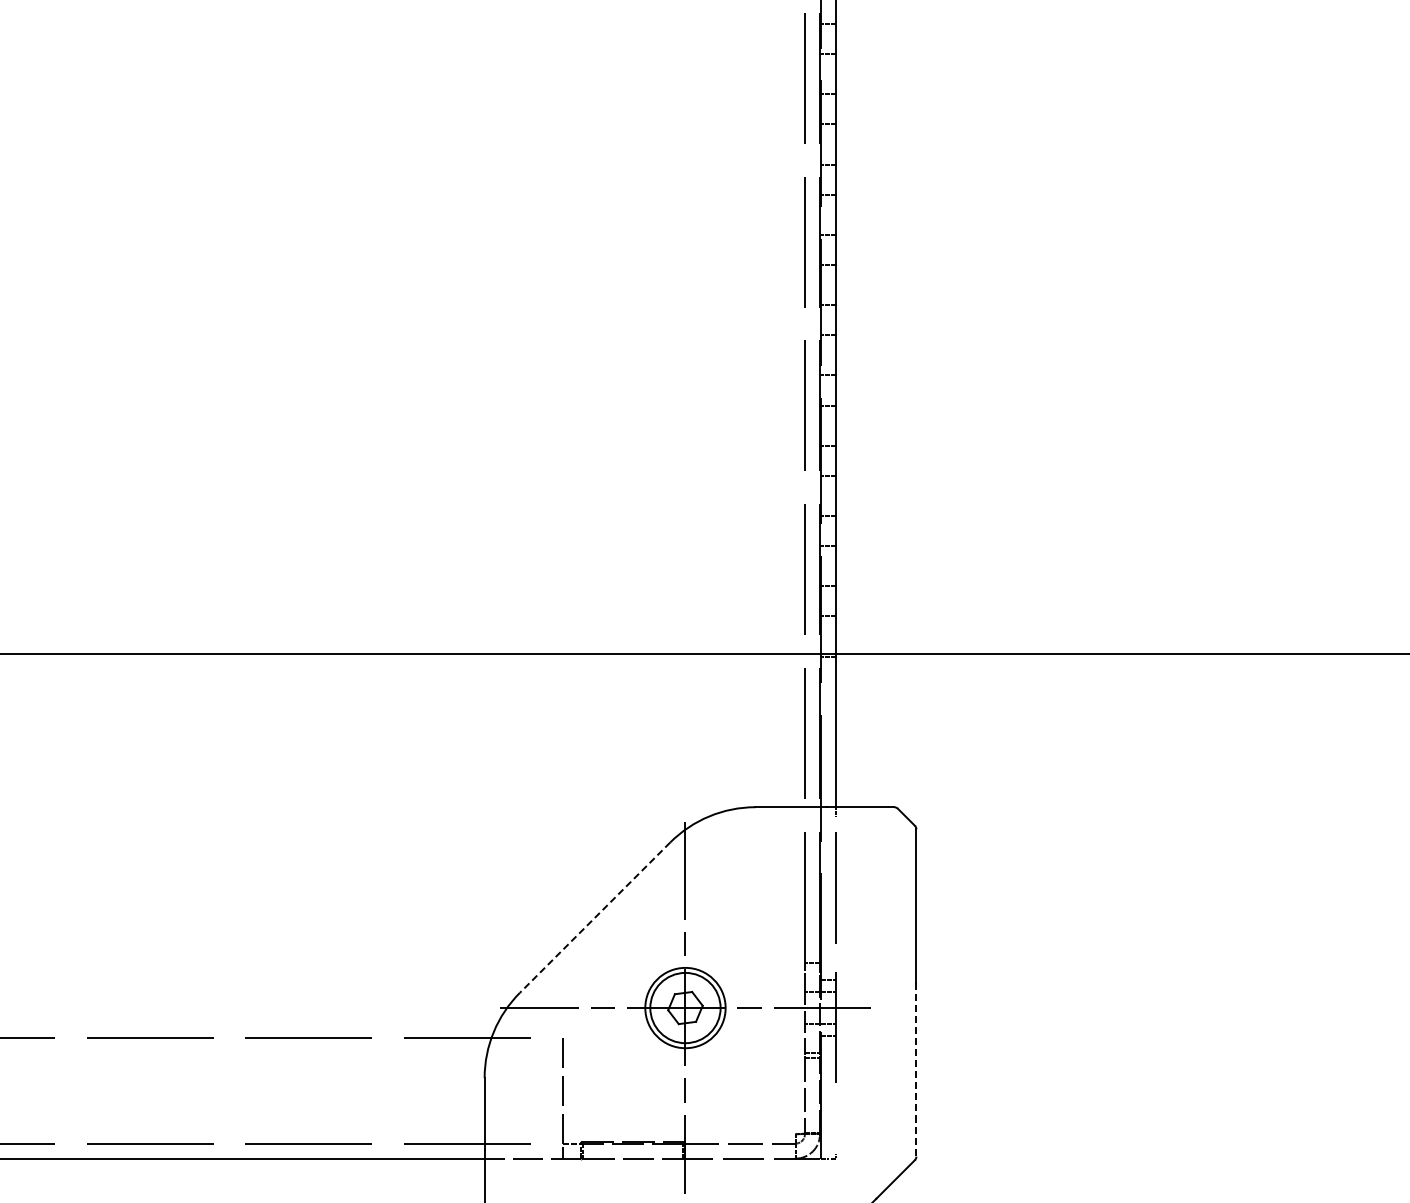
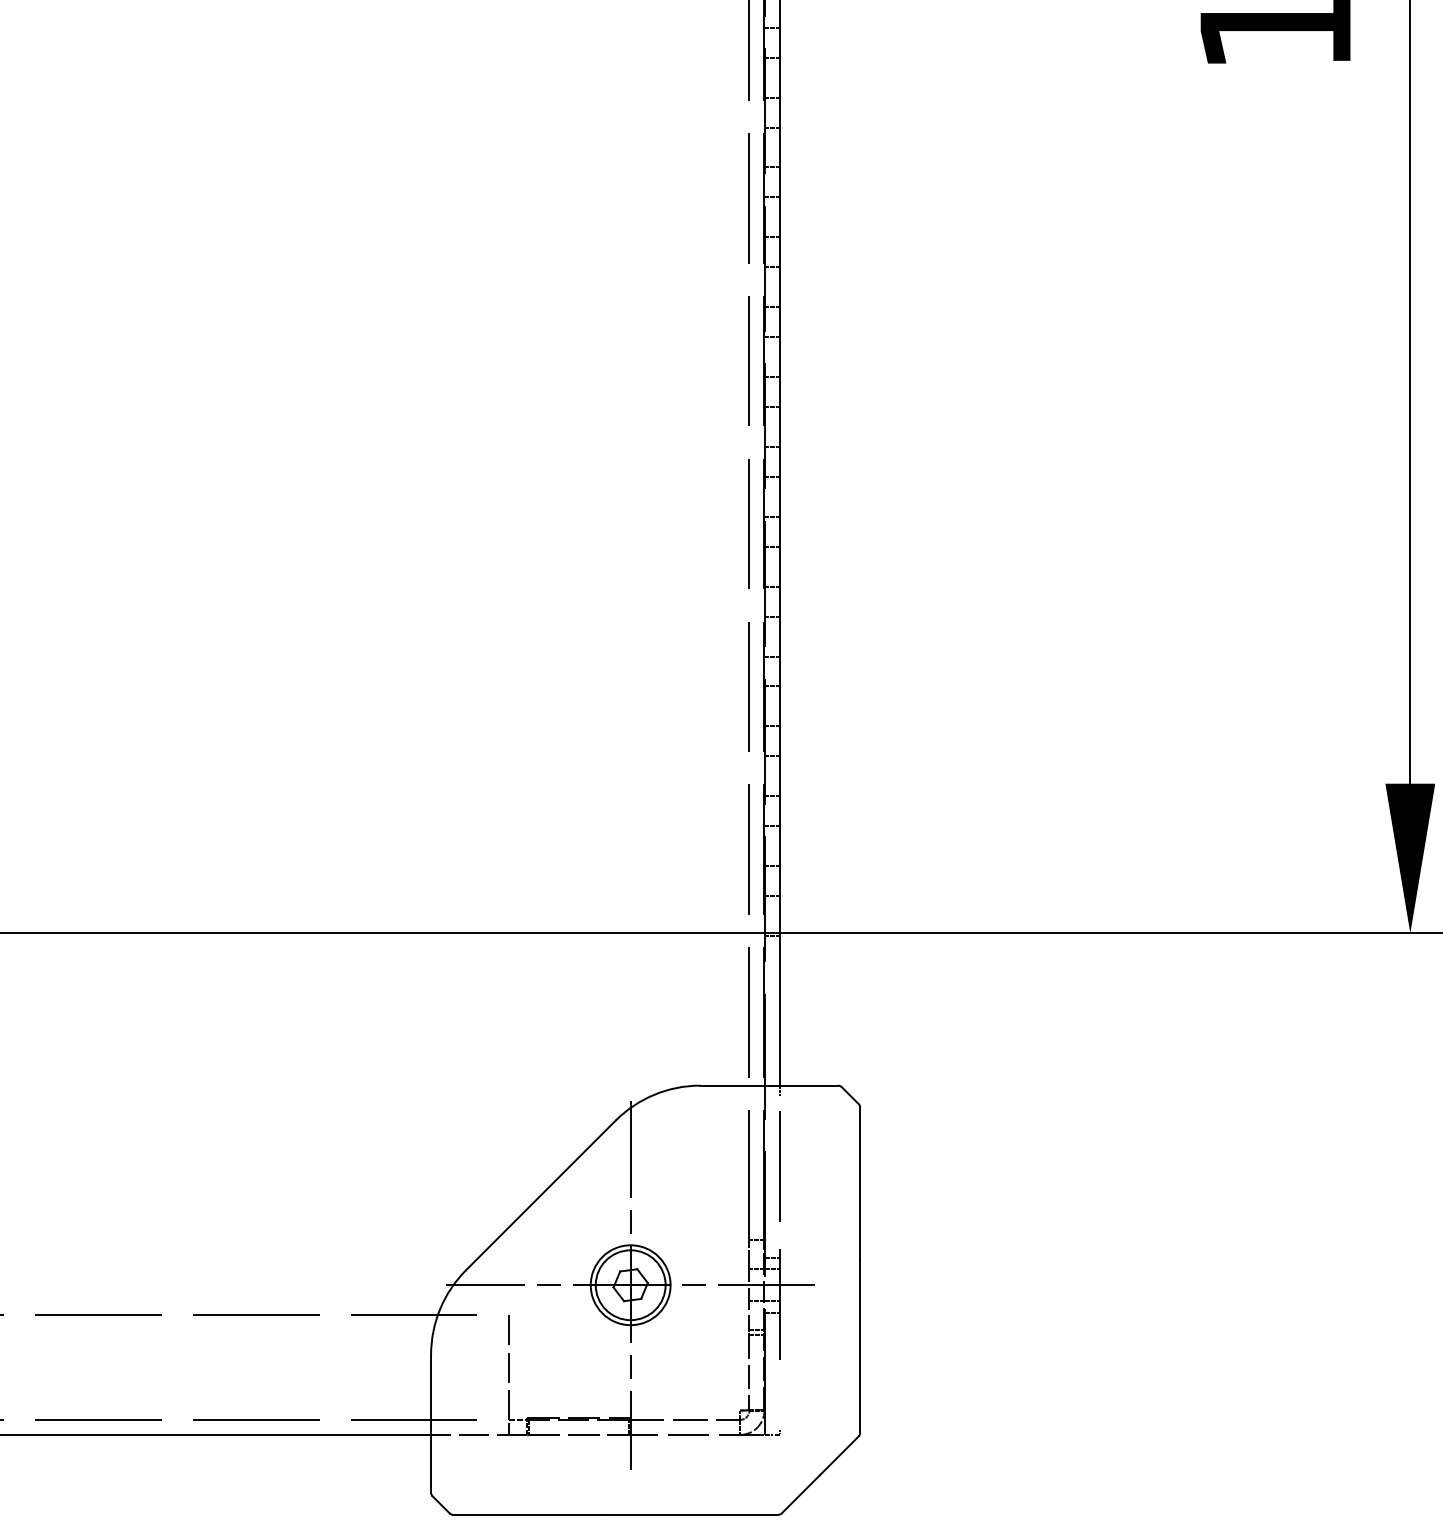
line: (594, 917) -> (540, 1195), dashed -> solid
line: (916, 1069) -> (860, 1346), dashed -> solid

